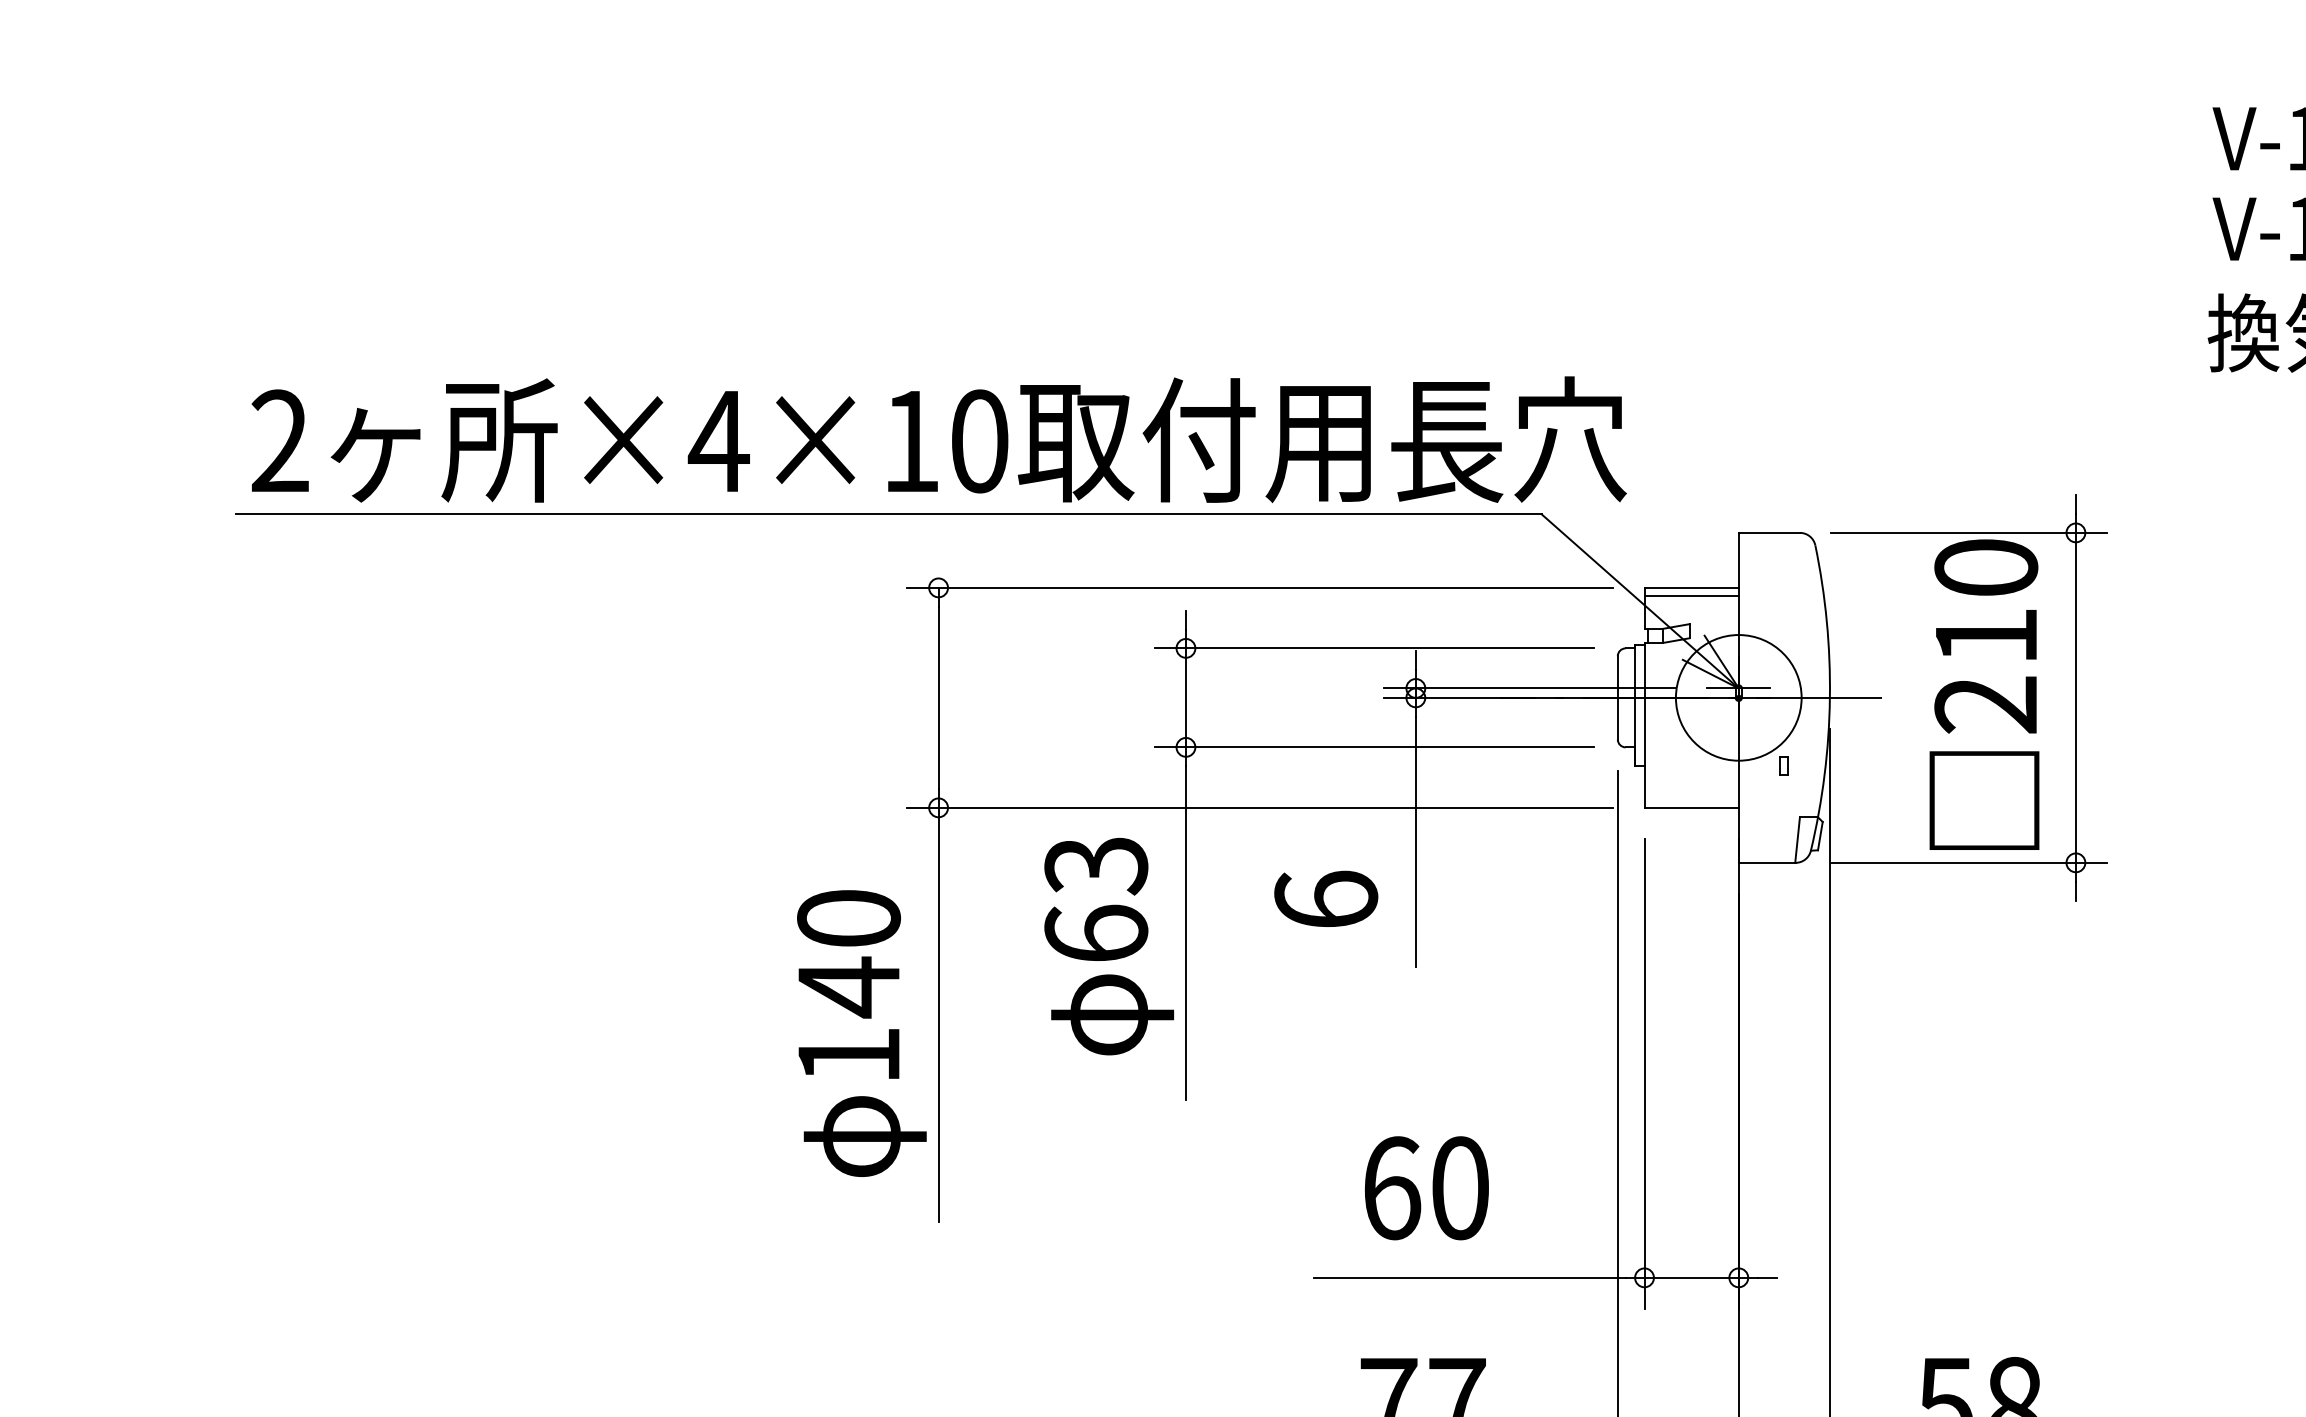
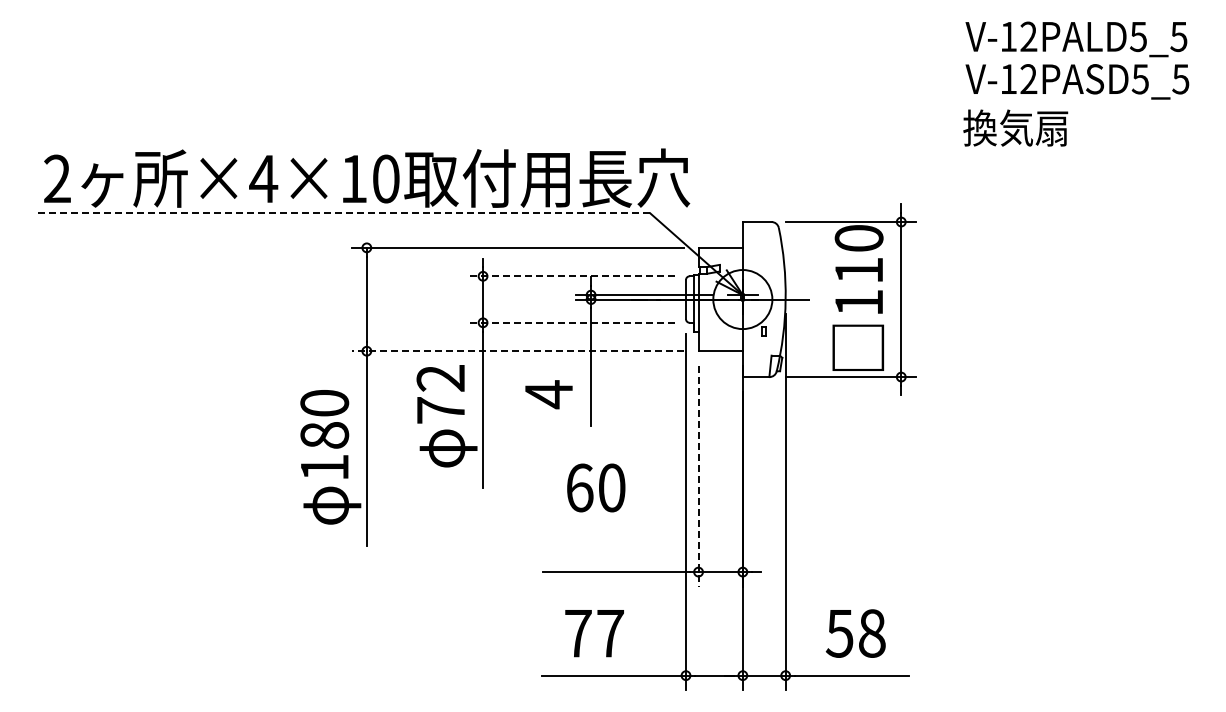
line: (888, 514) -> (343, 213), solid -> dashed
line: (1691, 595) -> (720, 251), removed
line: (1374, 648) -> (571, 276), solid -> dashed
text: (1984, 704) -> (858, 302), 210 -> 110
line: (1374, 746) -> (571, 322), solid -> dashed
line: (1259, 808) -> (517, 351), solid -> dashed
text: (1095, 899) -> (440, 394), 63 -> 72
text: (1325, 899) -> (548, 394), 6 -> 4
text: (848, 987) -> (324, 435), 140 -> 180
line: (1644, 1074) -> (698, 476), solid -> dashed
text: (1427, 1187) -> (596, 487), moved

